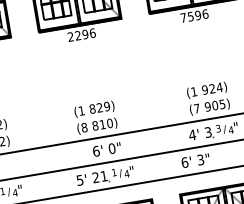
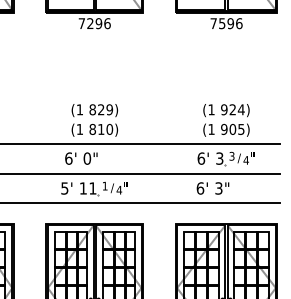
text: (70, 36) -> (81, 23), 2296 -> 7296
text: (196, 108) -> (211, 129), (7 -> (1
text: (84, 127) -> (79, 129), (8 -> (1
text: (192, 134) -> (201, 158), 4' -> 6'
text: (107, 149) -> (81, 158), moved
text: (195, 160) -> (212, 188), moved
text: (95, 177) -> (82, 188), 21 -> 11

